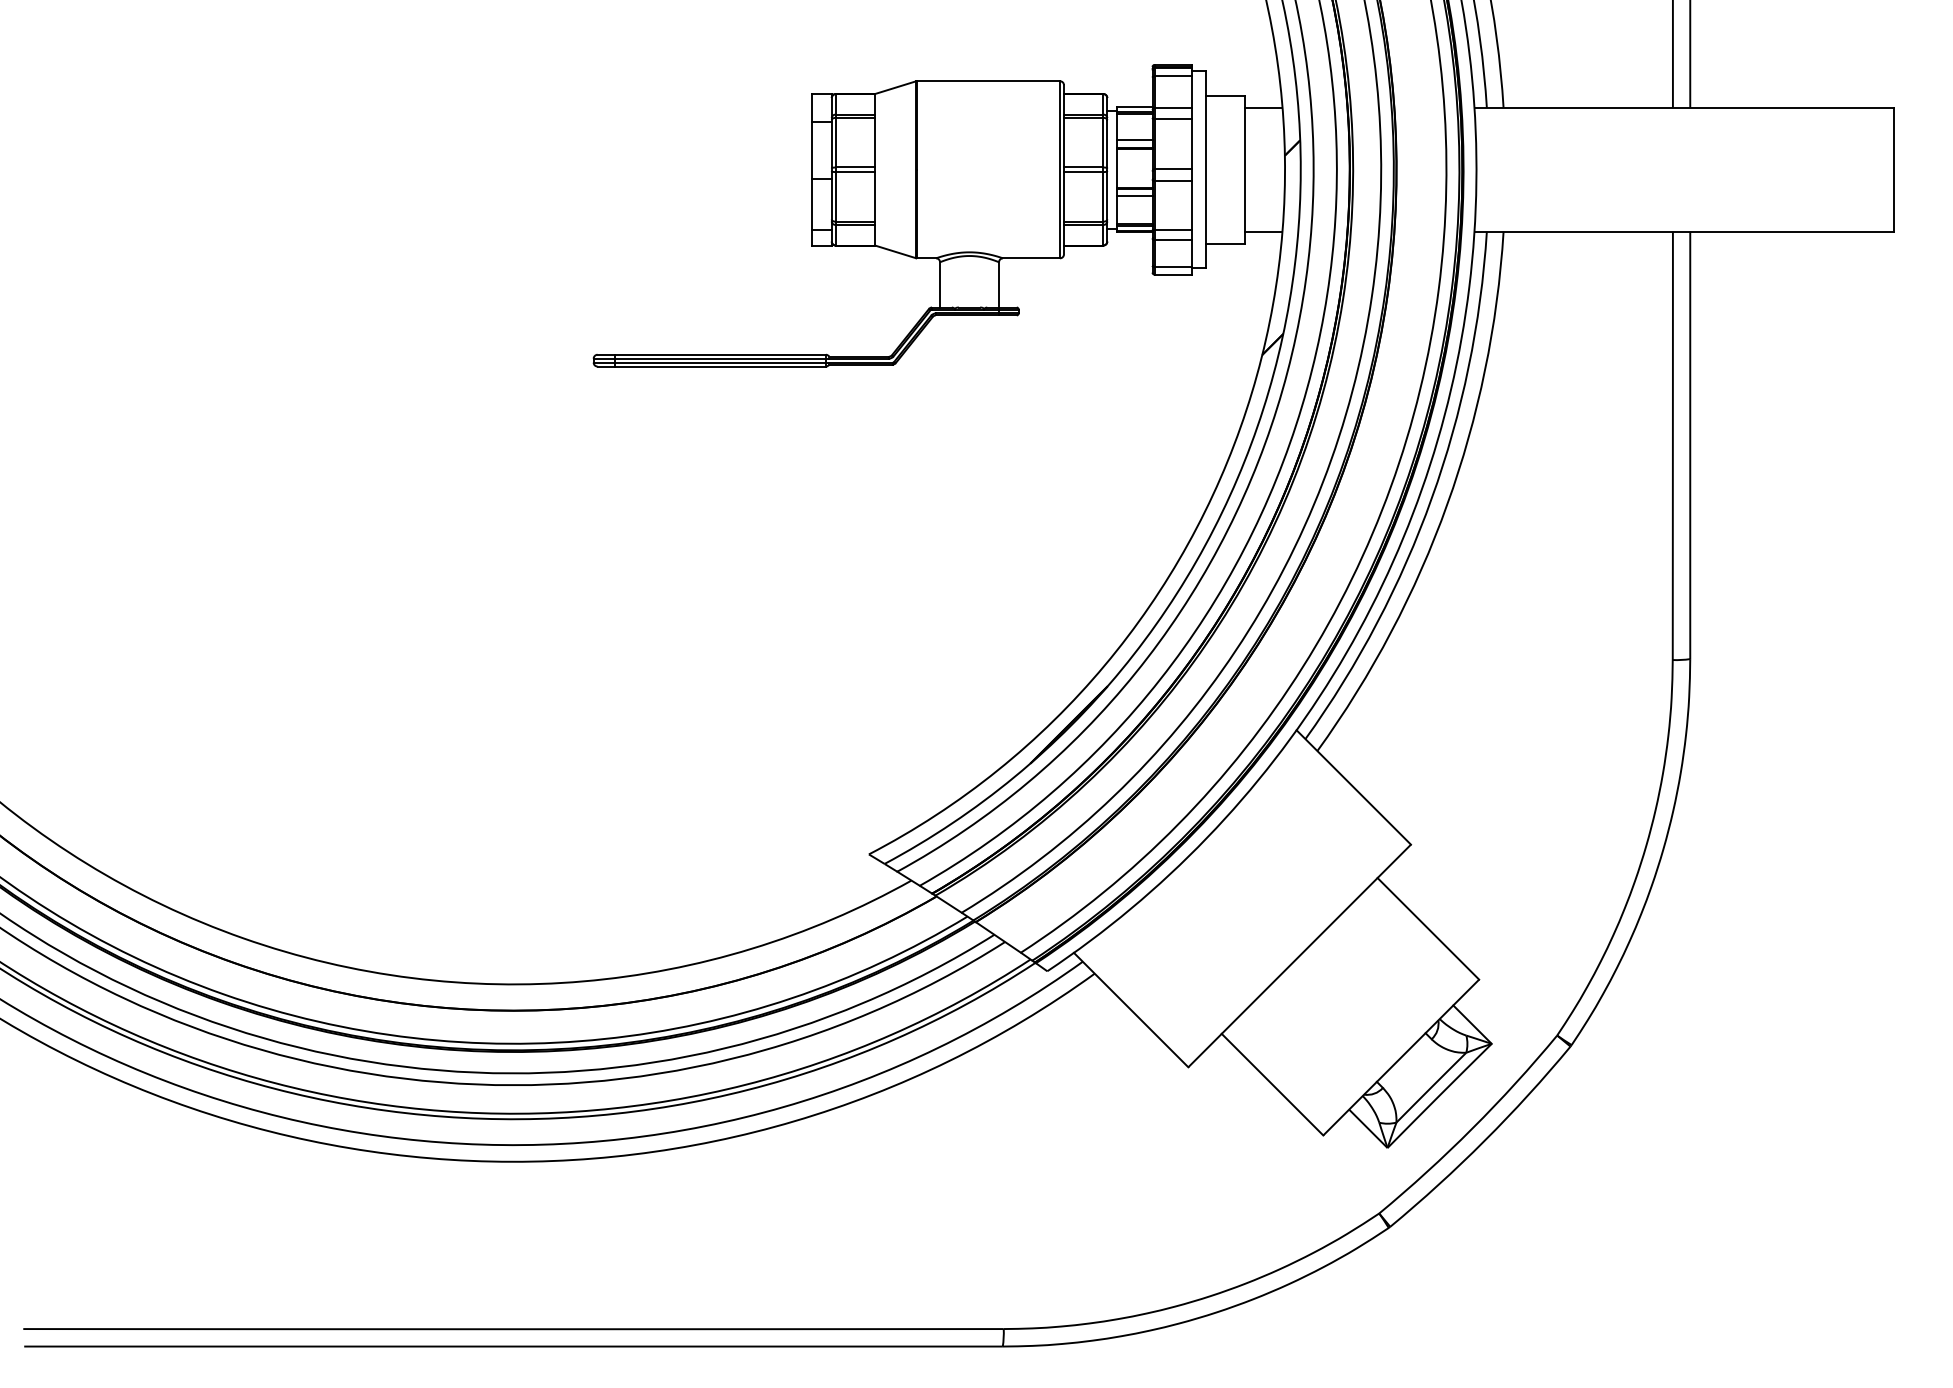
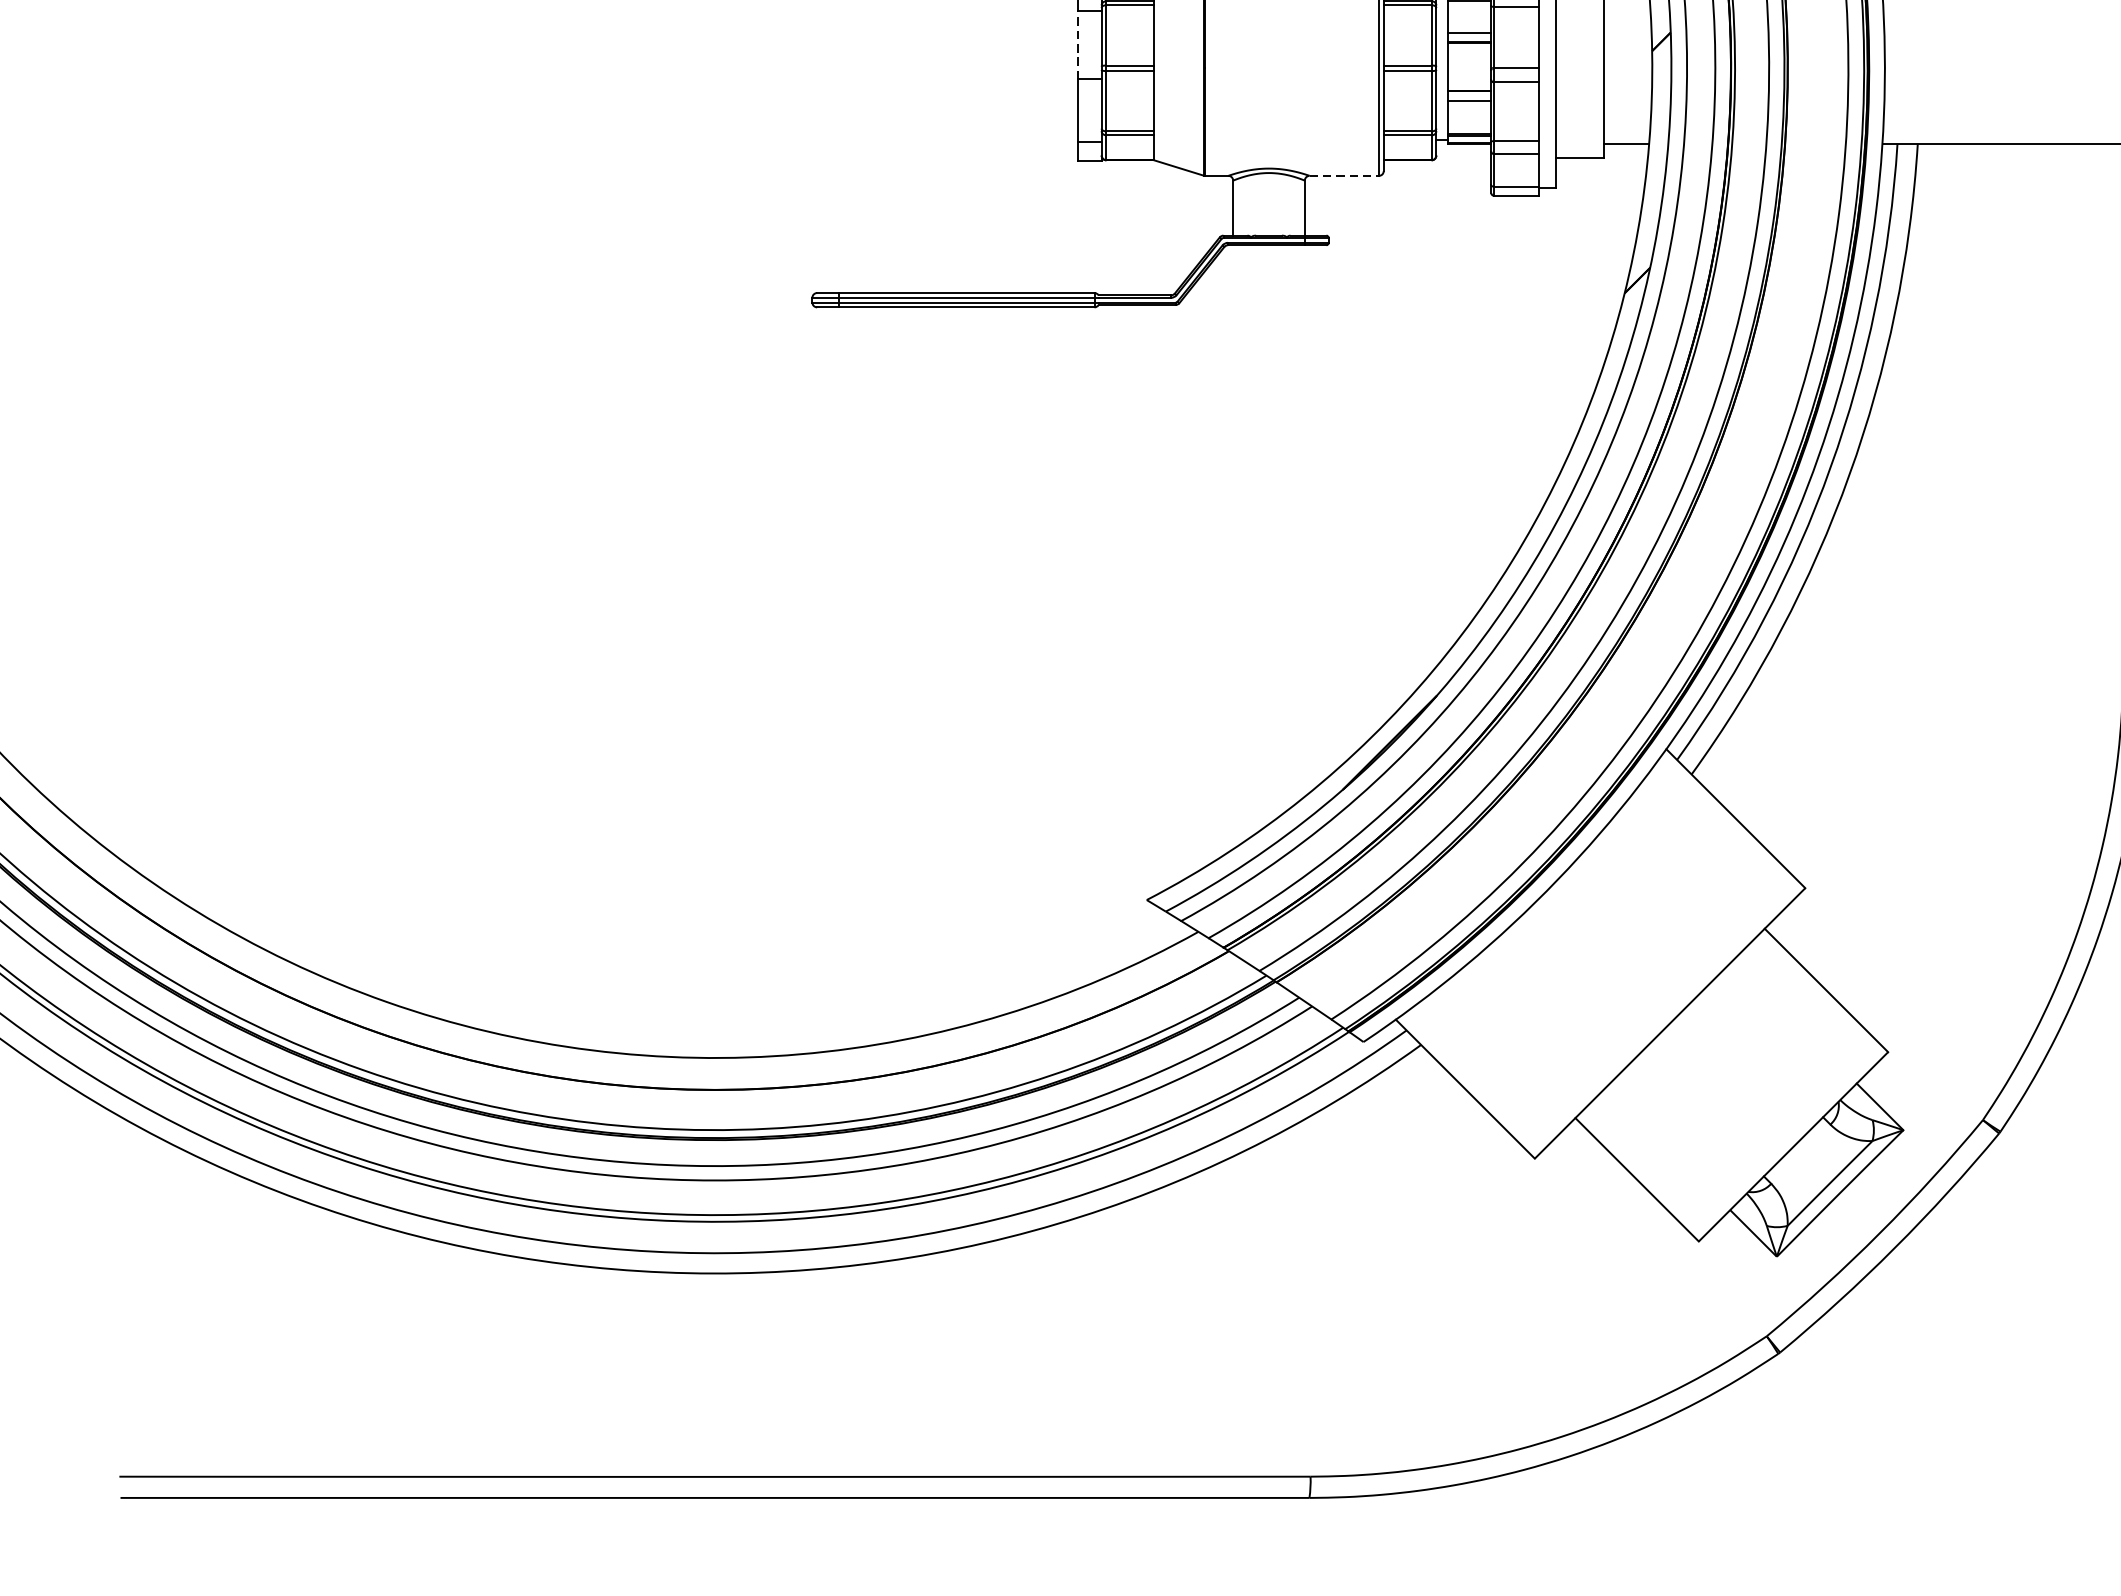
line: (812, 150) -> (1078, 44), solid -> dashed
line: (1031, 258) -> (1344, 176), solid -> dashed

